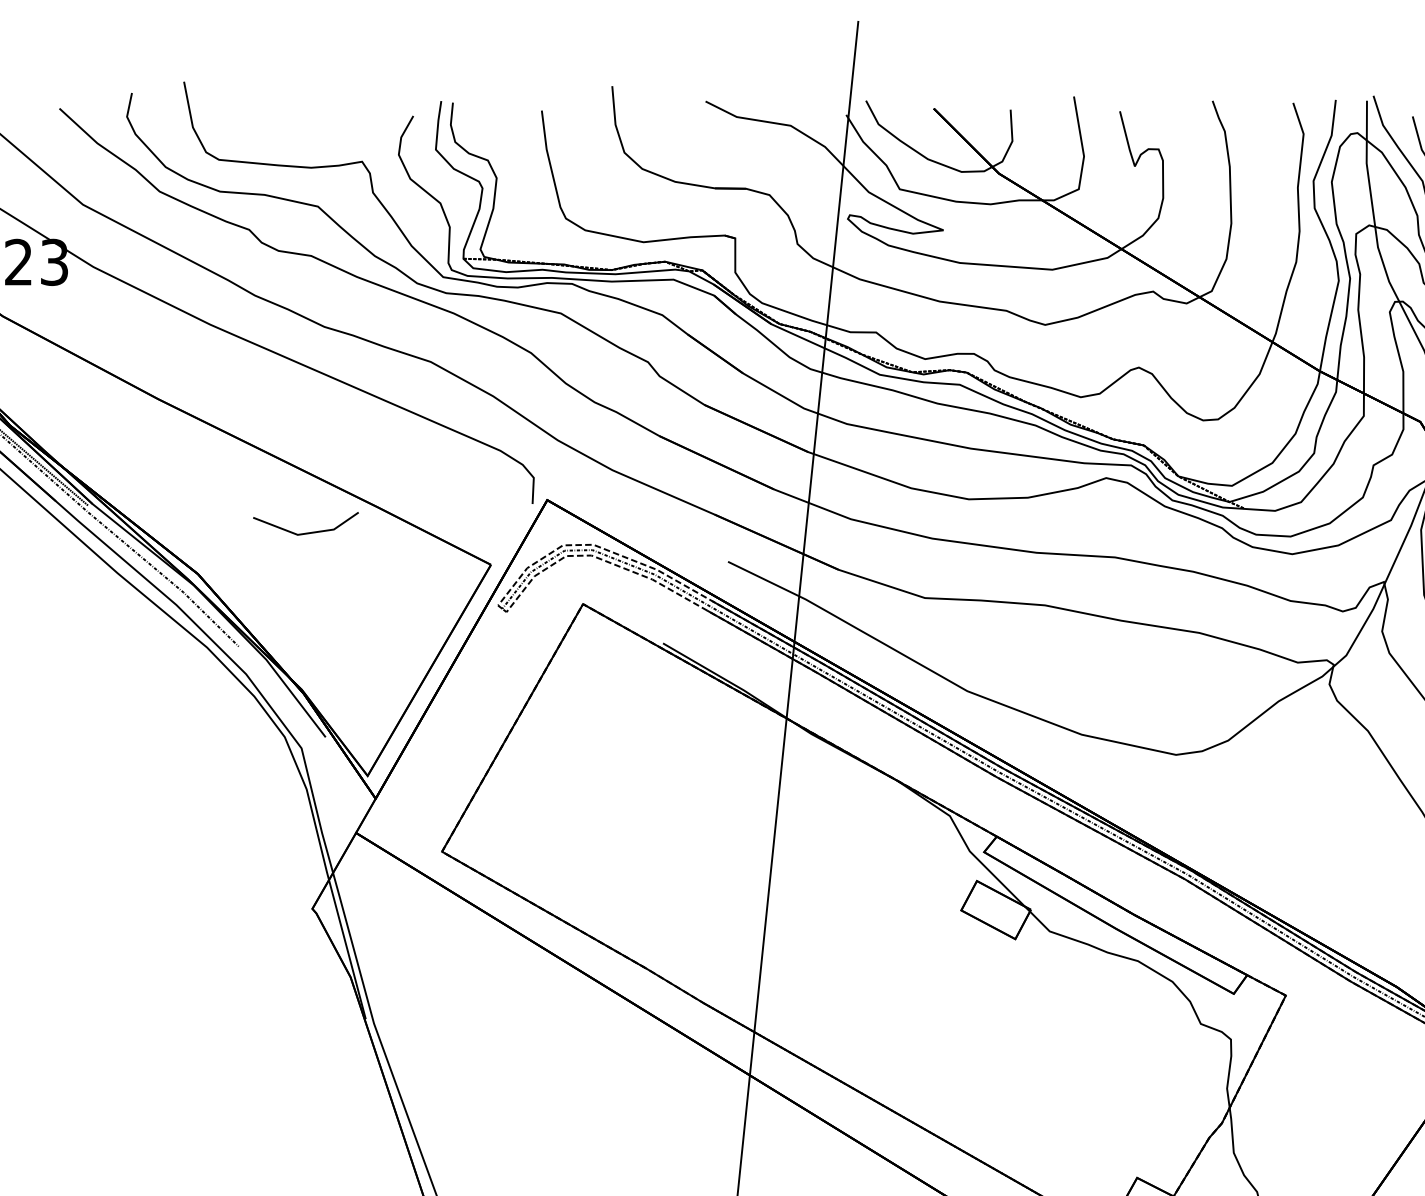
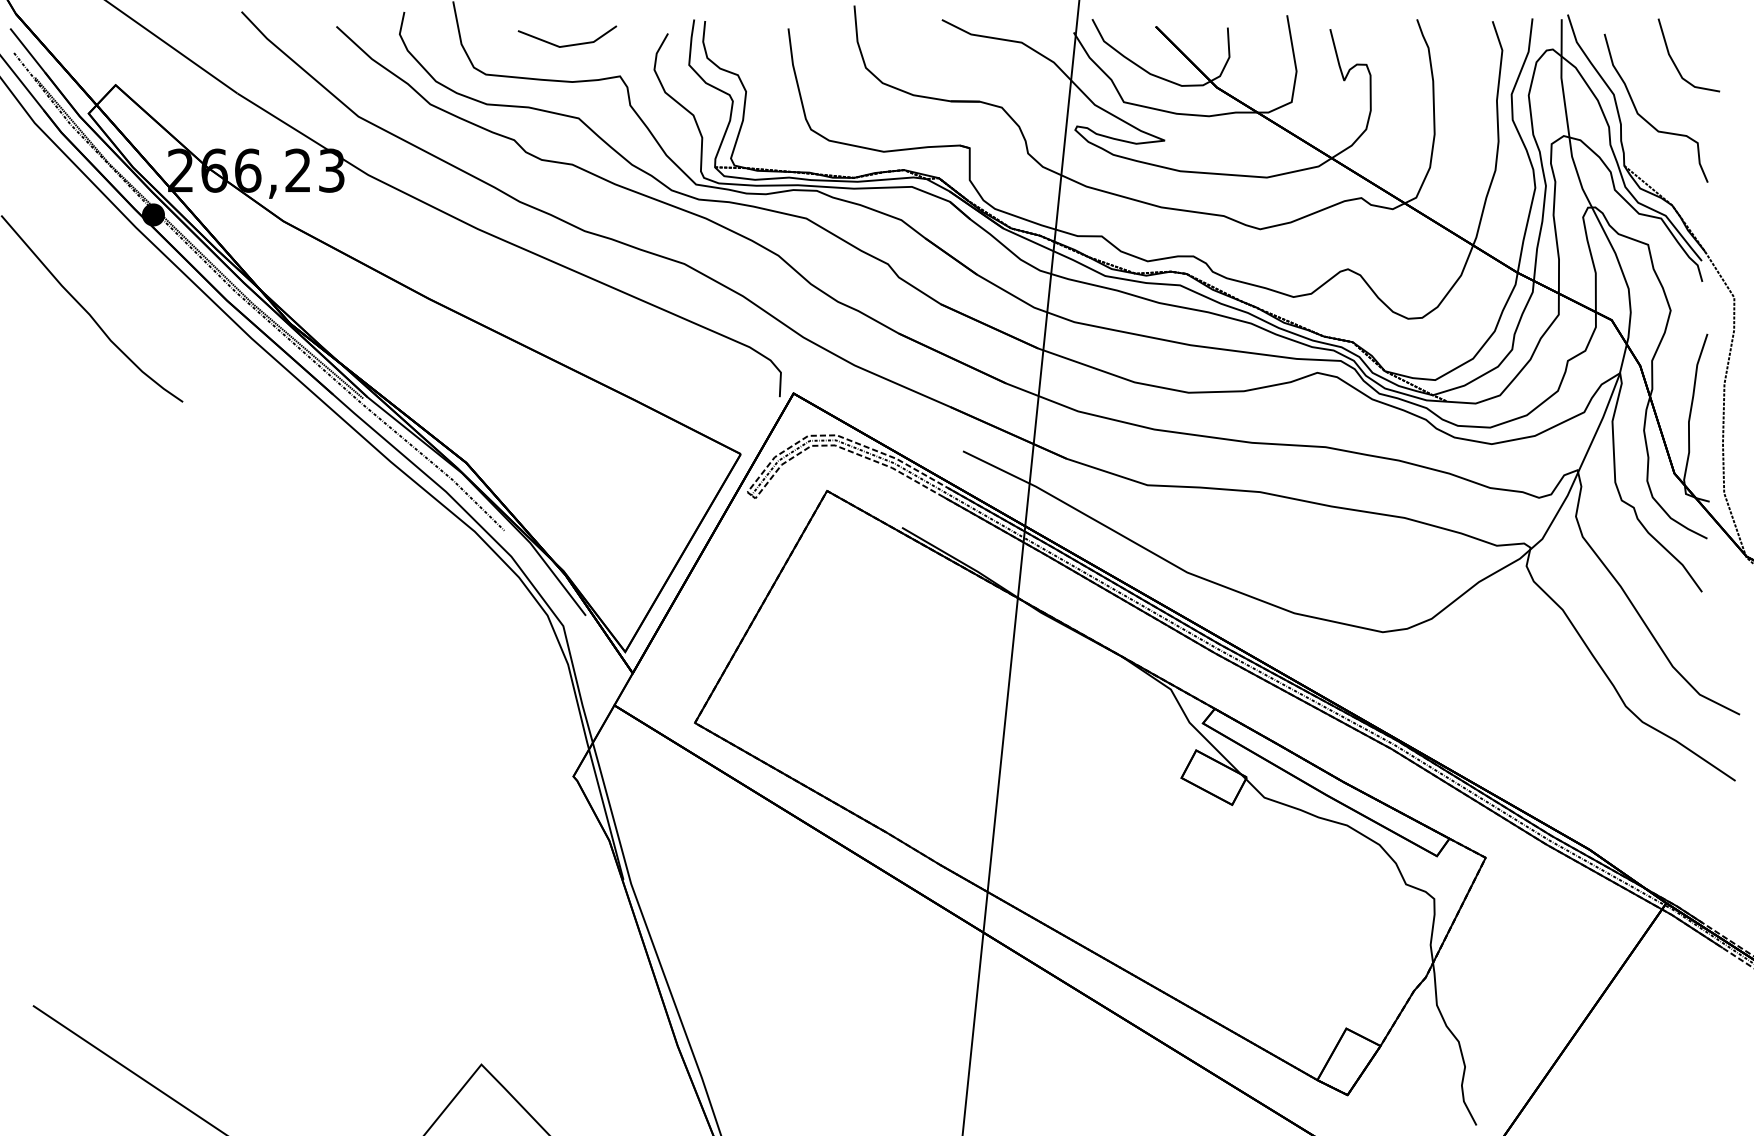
line: (307, 532) -> (568, 44), moved

